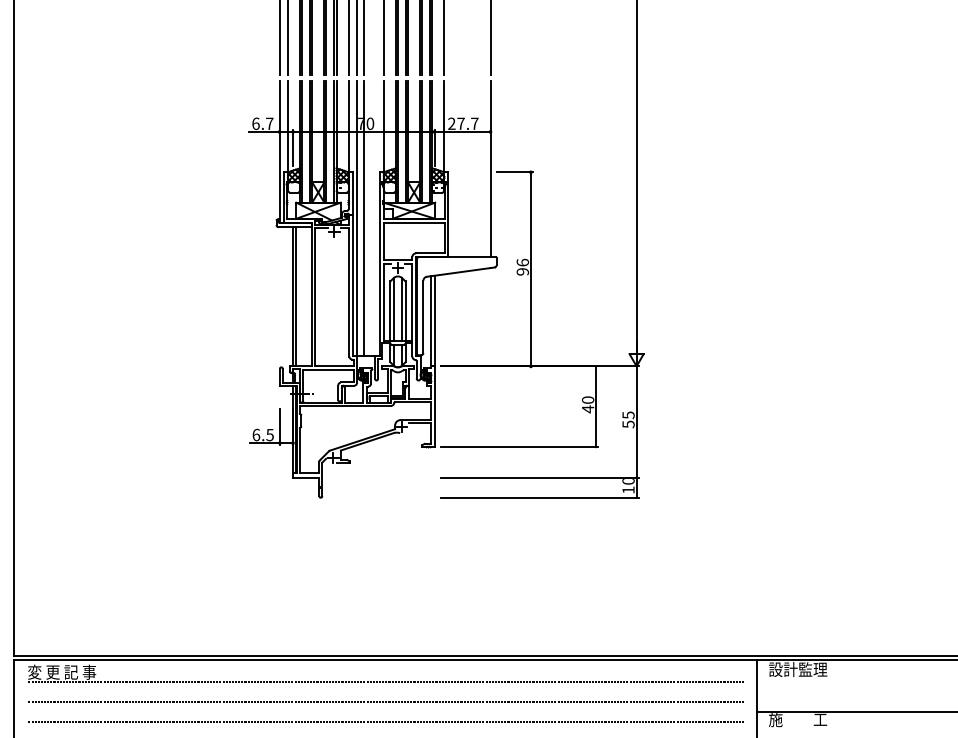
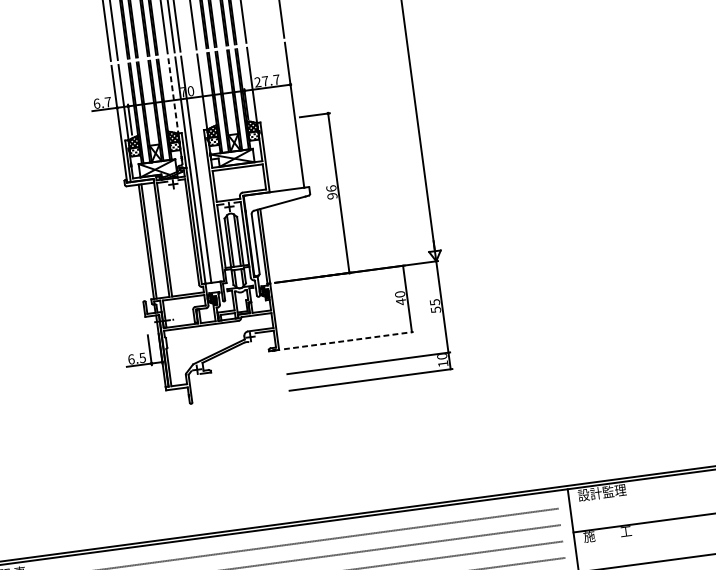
line: (348, 127) -> (173, 96), solid -> dashed
line: (519, 447) -> (348, 340), solid -> dashed

